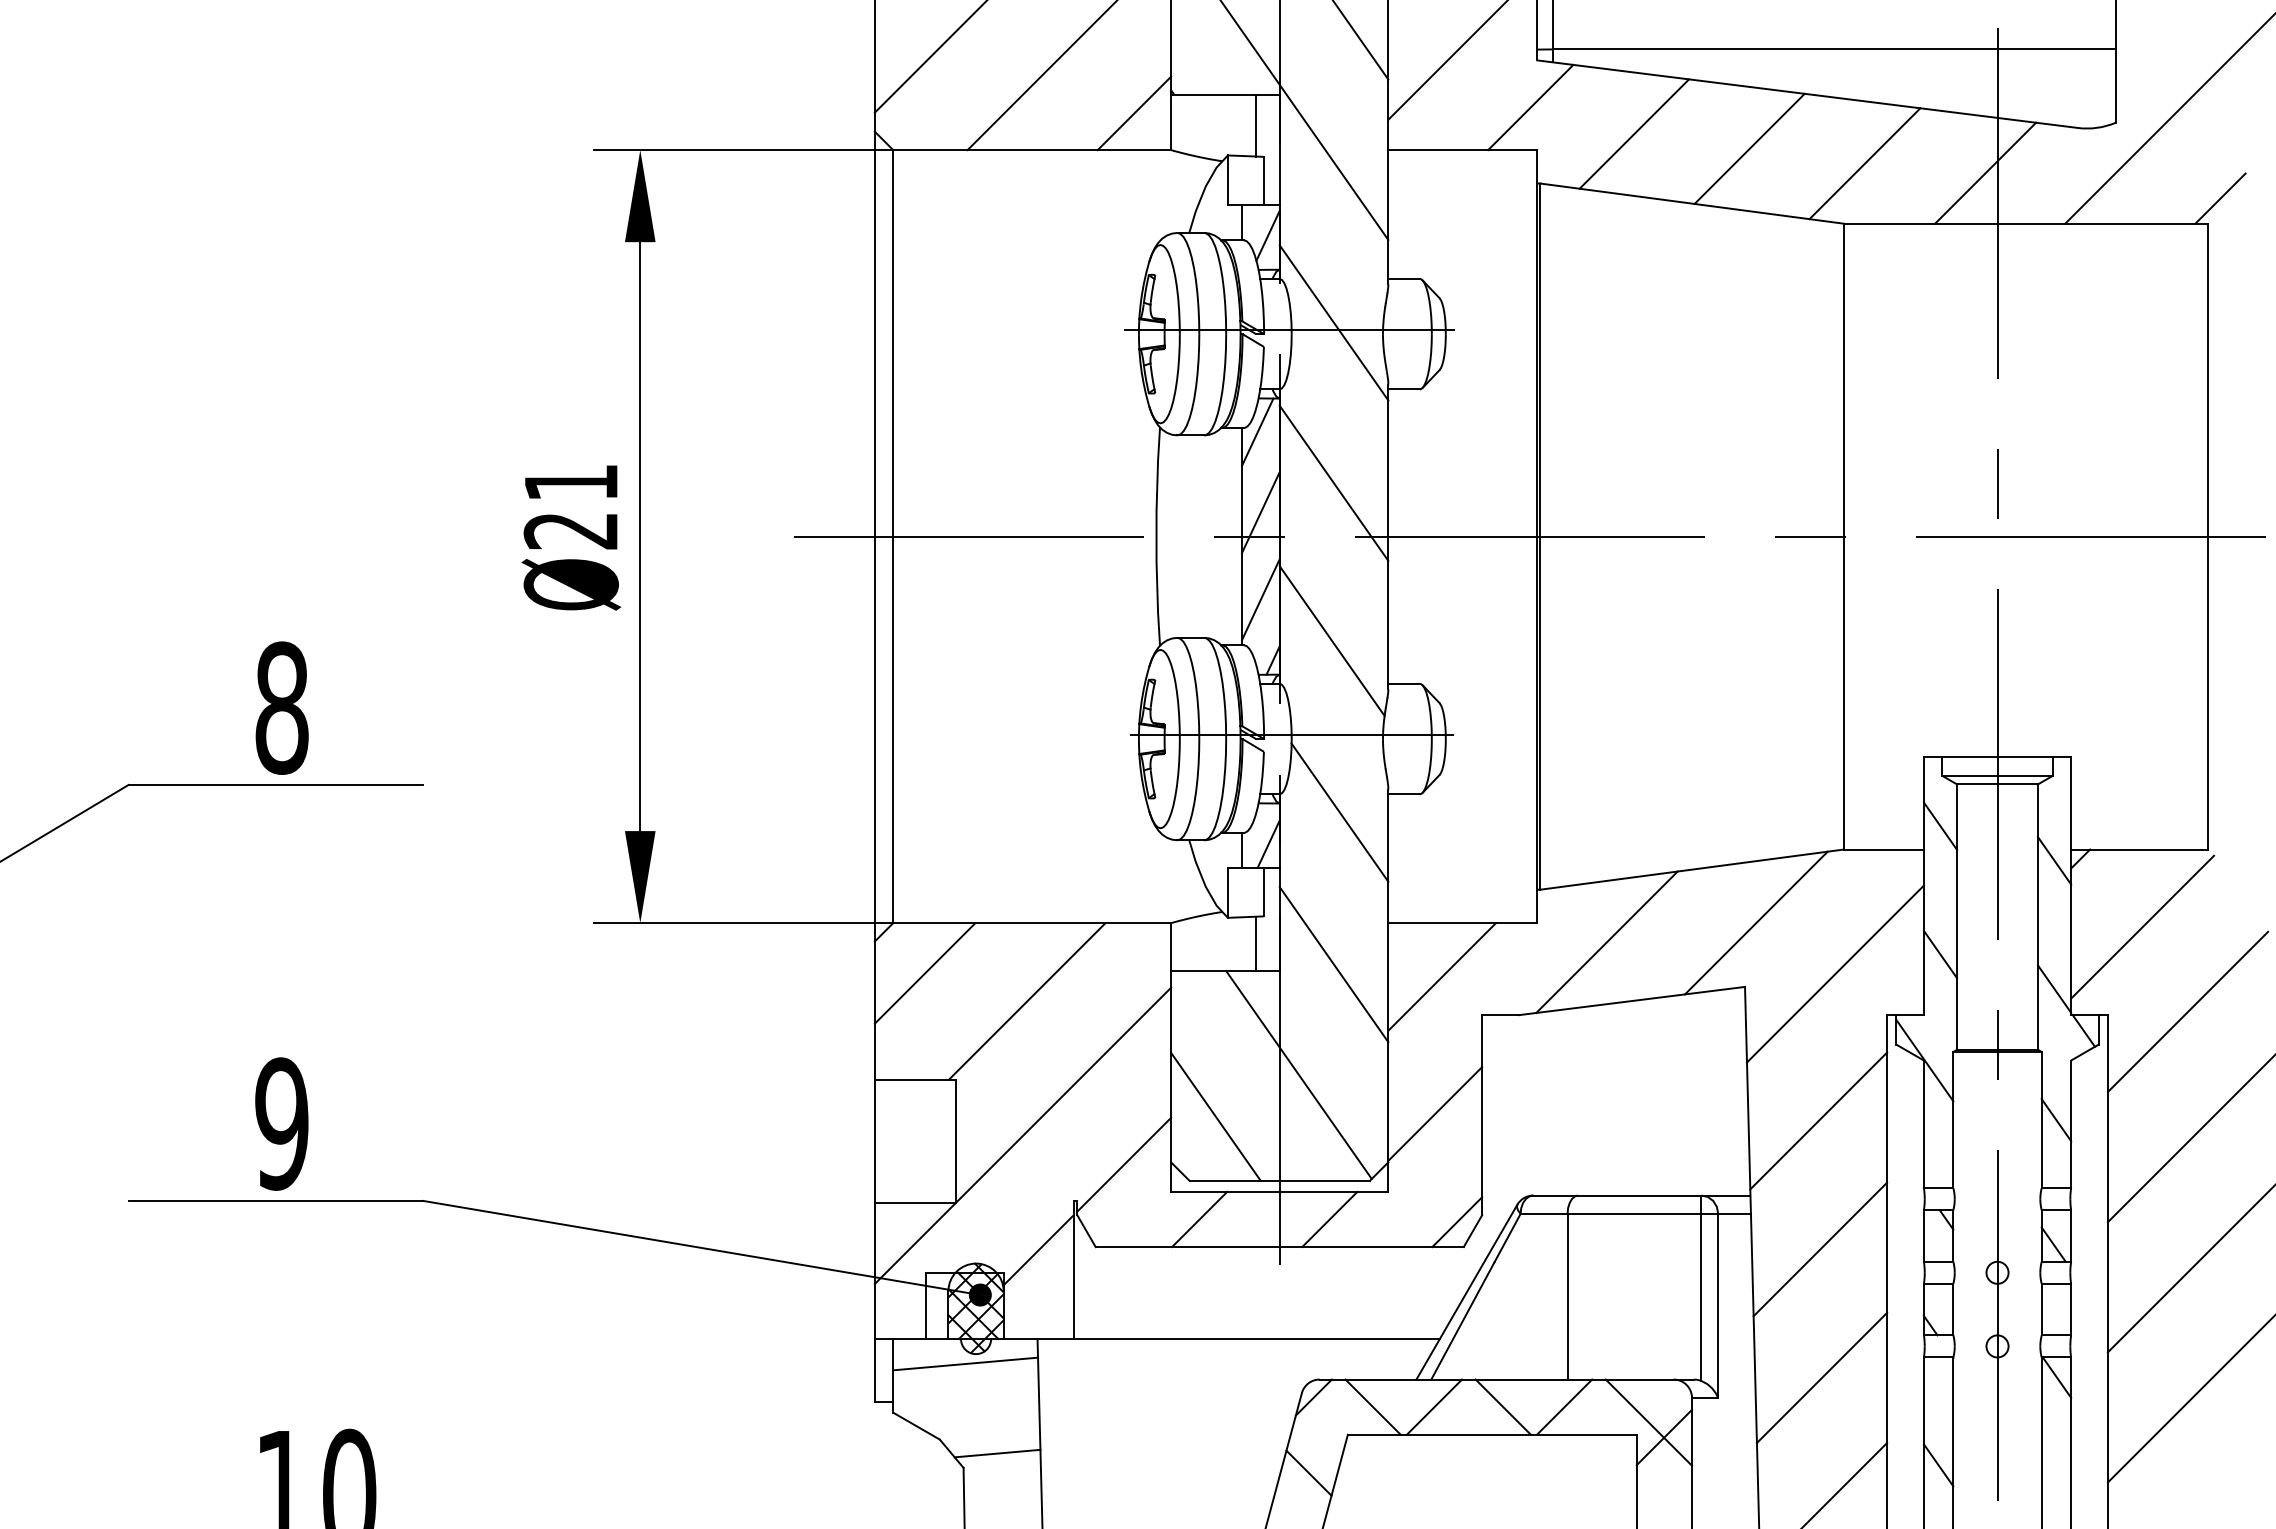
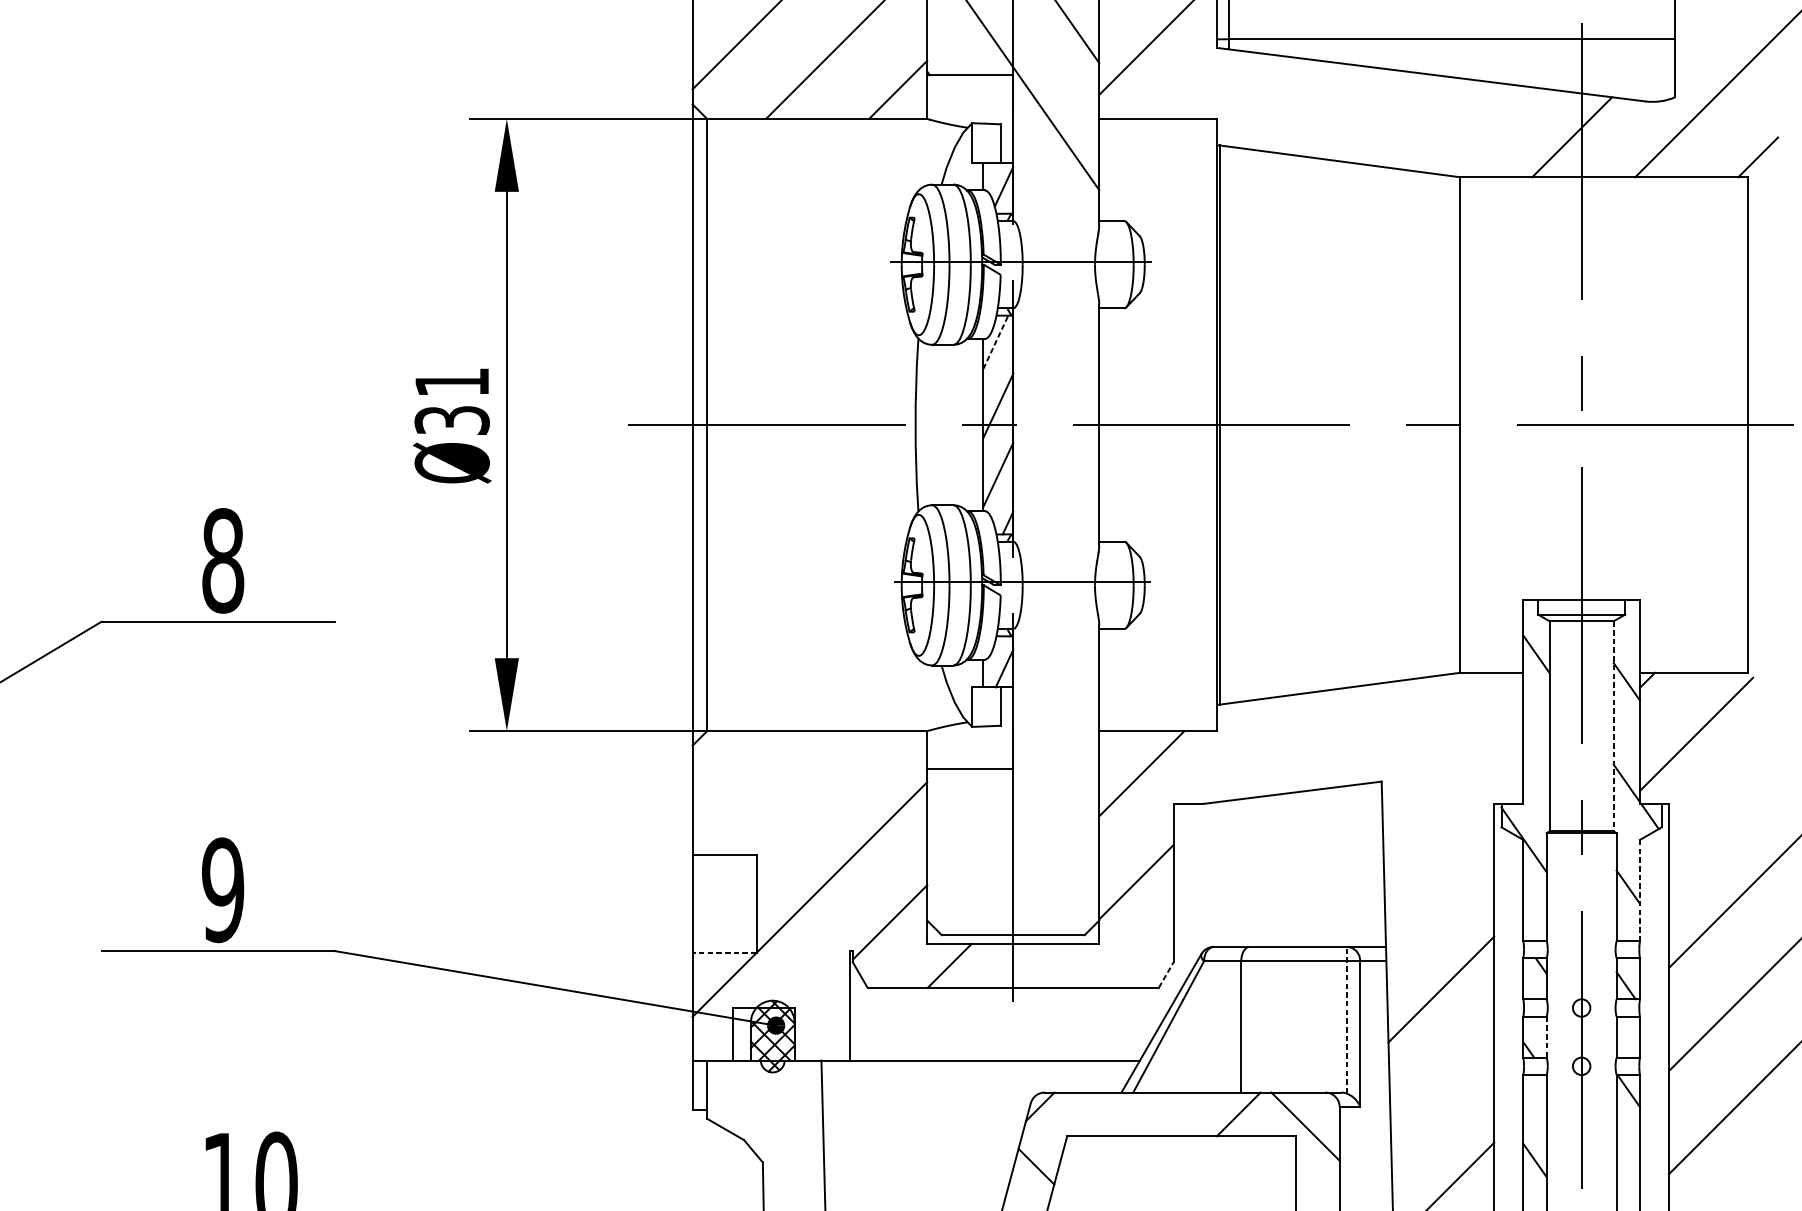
line: (1530, 107) -> (1211, 85), removed
line: (1256, 125) -> (994, 99), removed
line: (1634, 133) -> (1294, 105), removed
line: (1749, 148) -> (1385, 117), removed
line: (1864, 163) -> (1476, 129), removed
line: (1333, 322) -> (1055, 255), removed
line: (1257, 431) -> (995, 341), solid -> dashed
line: (1333, 482) -> (1055, 382), removed
text: (570, 530) -> (451, 420), Ø21 -> Ø31
line: (1331, 641) -> (1054, 508), removed
line: (1339, 812) -> (1060, 643), removed
line: (2038, 917) -> (1614, 726), solid -> dashed
line: (1756, 922) -> (1390, 730), removed
line: (1606, 941) -> (1272, 745), removed
line: (1256, 943) -> (994, 747), removed
line: (1940, 954) -> (1536, 755), removed
line: (1333, 964) -> (1055, 763), removed
line: (924, 973) -> (731, 771), removed
line: (1834, 973) -> (1452, 771), removed
line: (1027, 1001) -> (813, 793), removed
line: (2187, 1011) -> (1732, 801), removed
line: (1298, 1074) -> (1028, 850), removed
line: (1215, 1116) -> (962, 884), removed
line: (1818, 1120) -> (1439, 887), removed
line: (2071, 1124) -> (1640, 890), solid -> dashed
line: (914, 1202) -> (724, 952), solid -> dashed
line: (1329, 1219) -> (1052, 965), removed
line: (1457, 1222) -> (1154, 968), removed
line: (1473, 1230) -> (1166, 974), solid -> dashed
line: (1038, 1250) -> (822, 990), removed
line: (1701, 1288) -> (1347, 1020), solid -> dashed
line: (1953, 1309) -> (1546, 1037), solid -> dashed
line: (965, 1363) -> (764, 1079), removed
line: (1821, 1377) -> (1442, 1090), removed
line: (1372, 1406) -> (1086, 1113), removed
line: (1434, 1406) -> (1135, 1113), removed
line: (1502, 1406) -> (1189, 1113), removed
line: (1664, 1437) -> (1317, 1138), removed
line: (997, 1453) -> (789, 1151), removed

